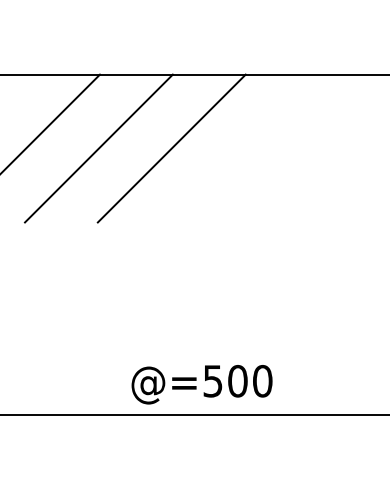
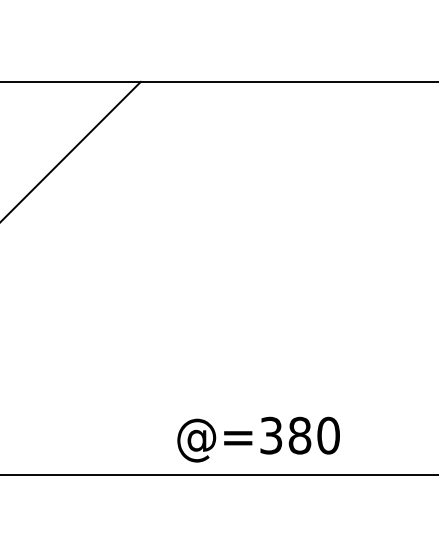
line: (98, 148) -> (139, 167), removed
line: (171, 148) -> (223, 167), removed
text: (225, 381) -> (285, 435), @=500 -> @=380

